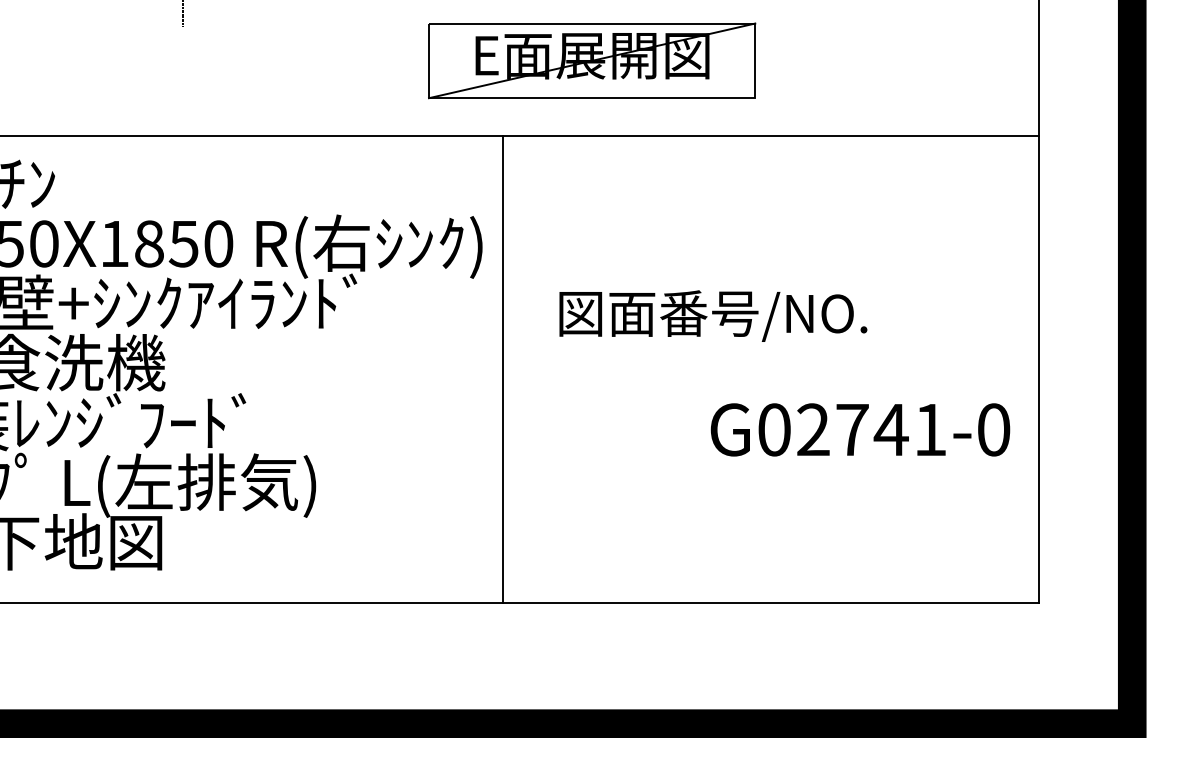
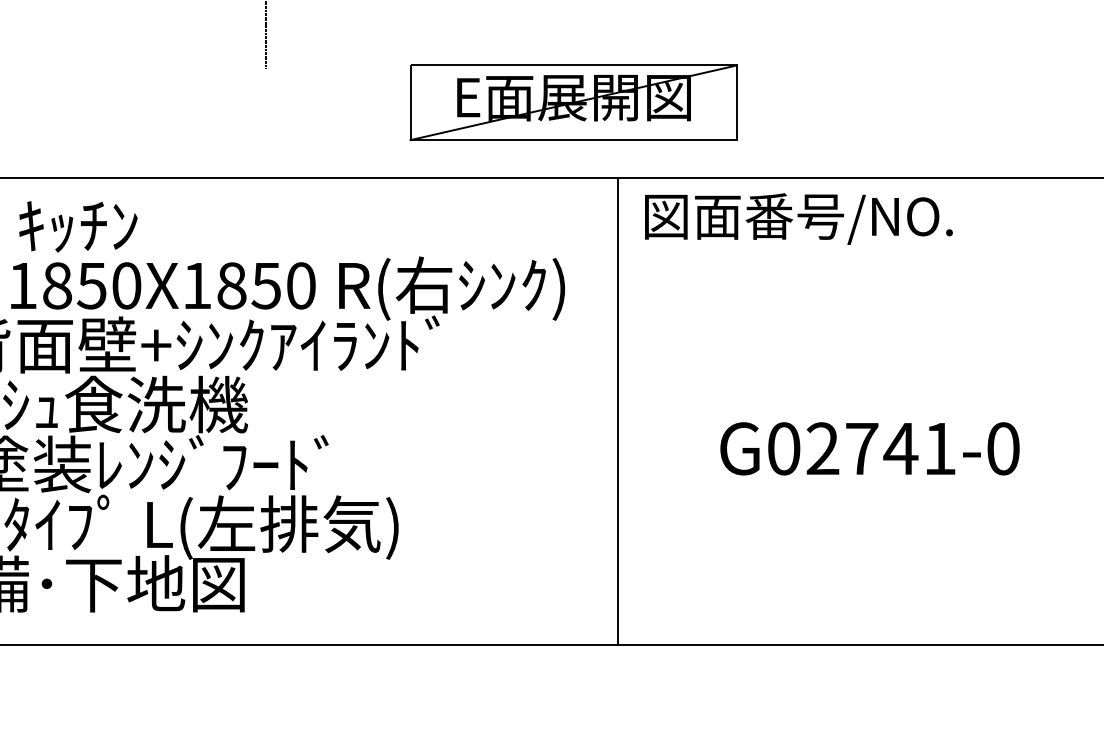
part: (592, 60) -> (574, 102), moved
text: (713, 315) -> (799, 218), moved
line: (503, 369) -> (618, 411), moved
text: (860, 429) -> (870, 448), moved

